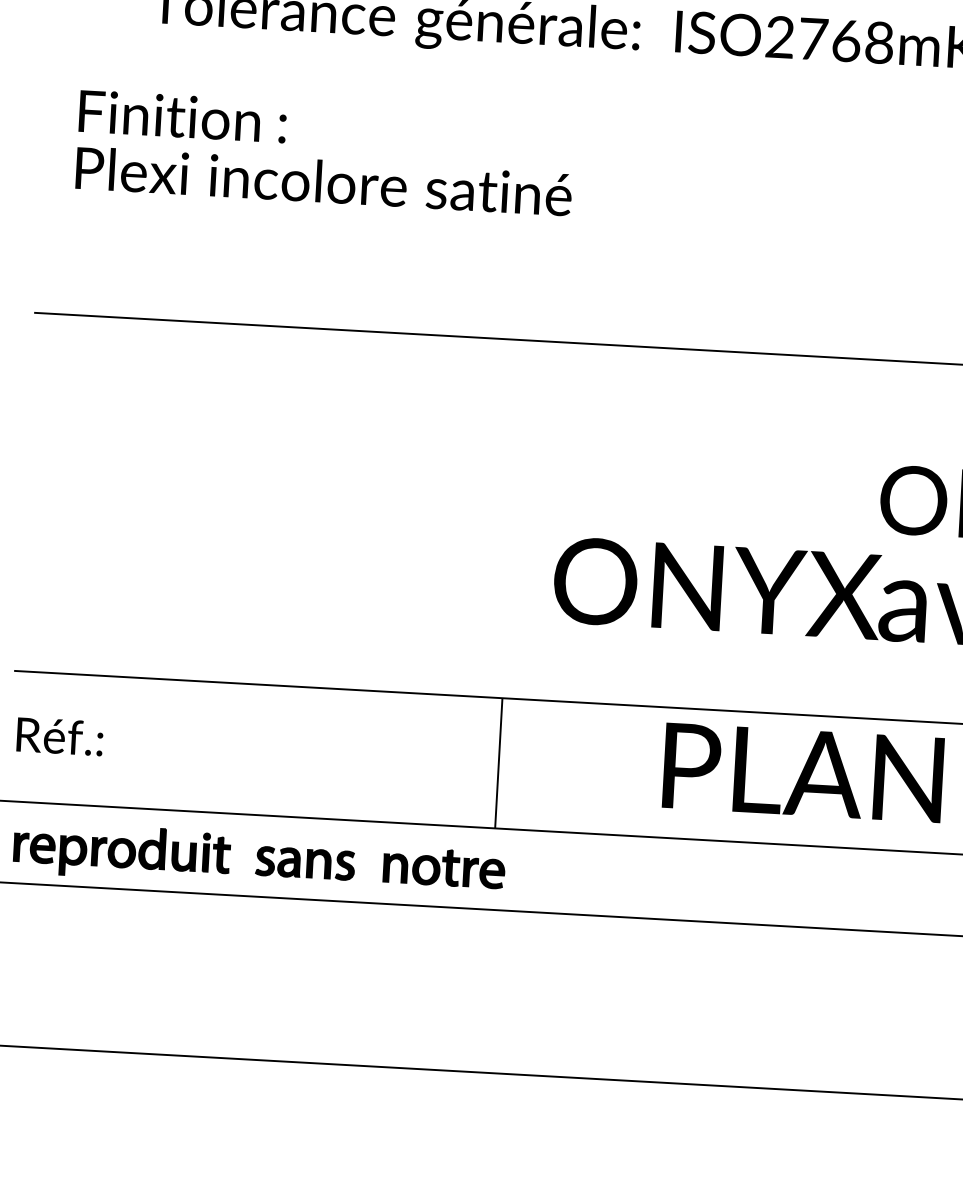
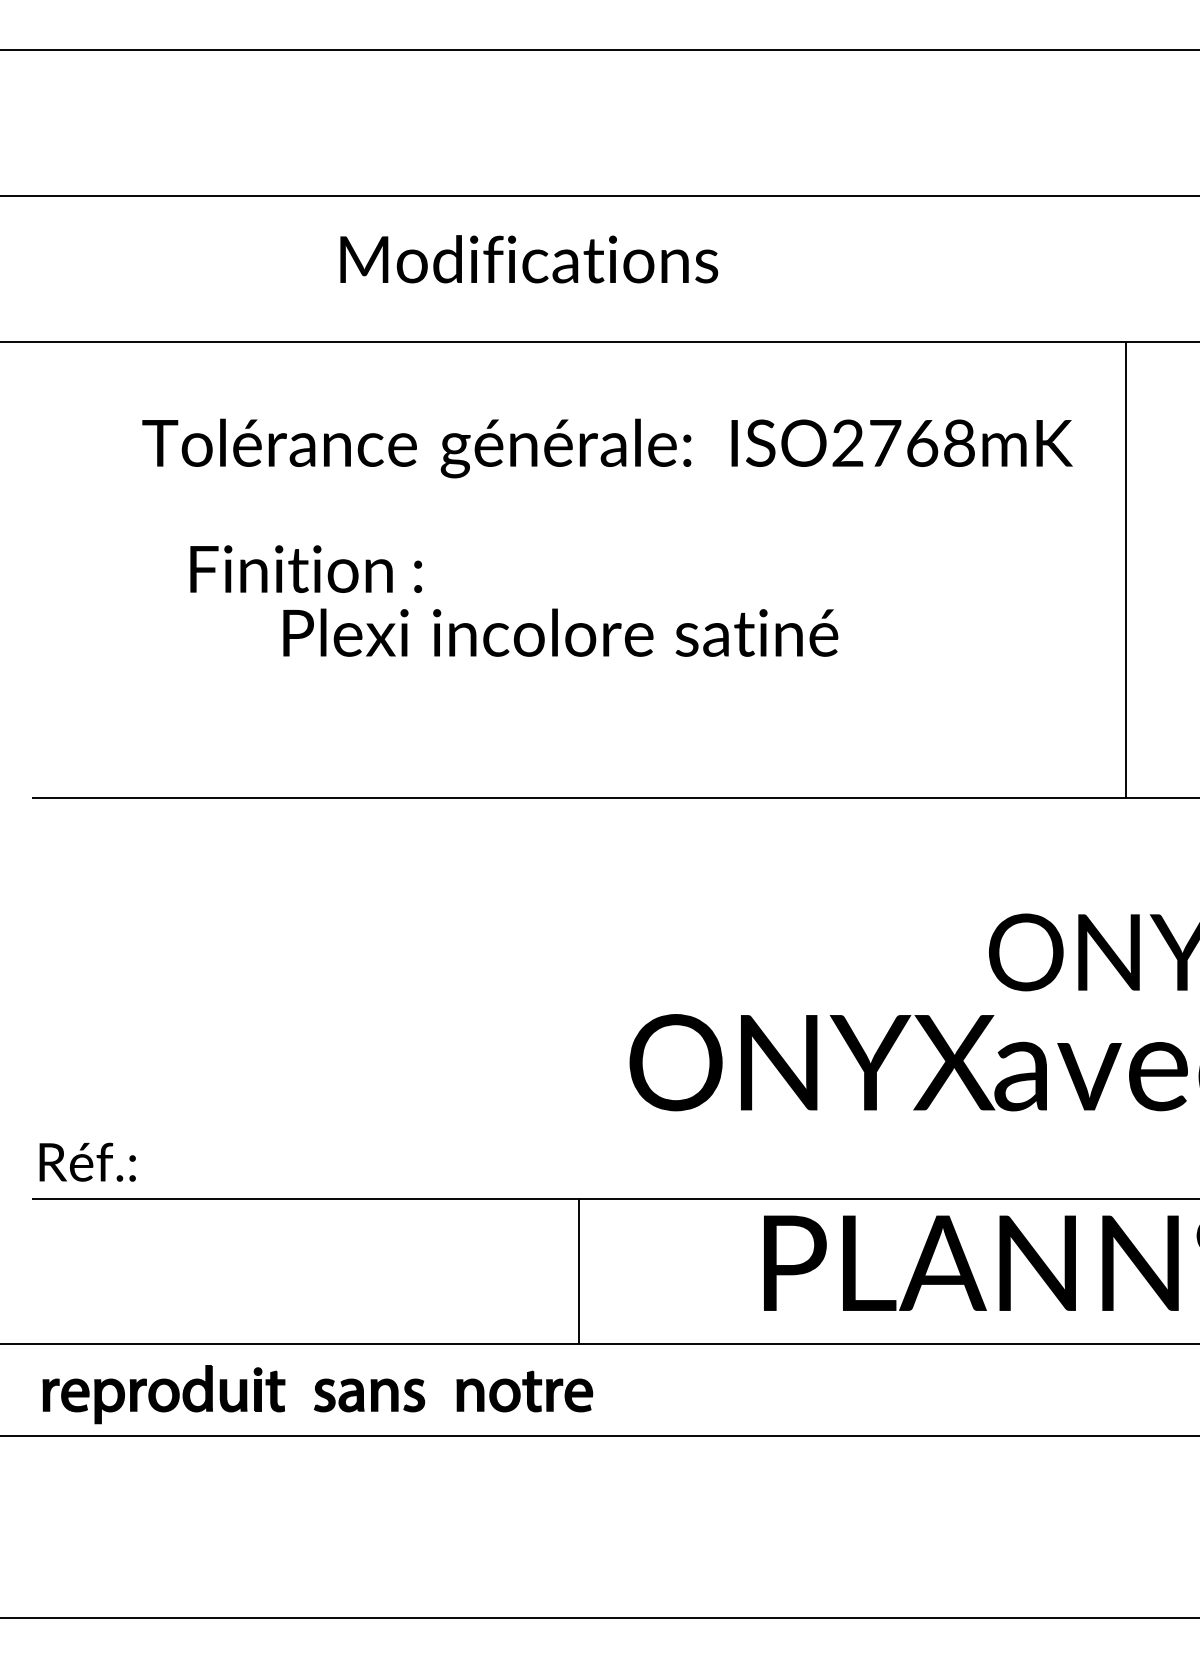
text: (183, 116) -> (306, 569), moved
text: (323, 181) -> (560, 632), moved
text: (59, 736) -> (87, 1161), moved

